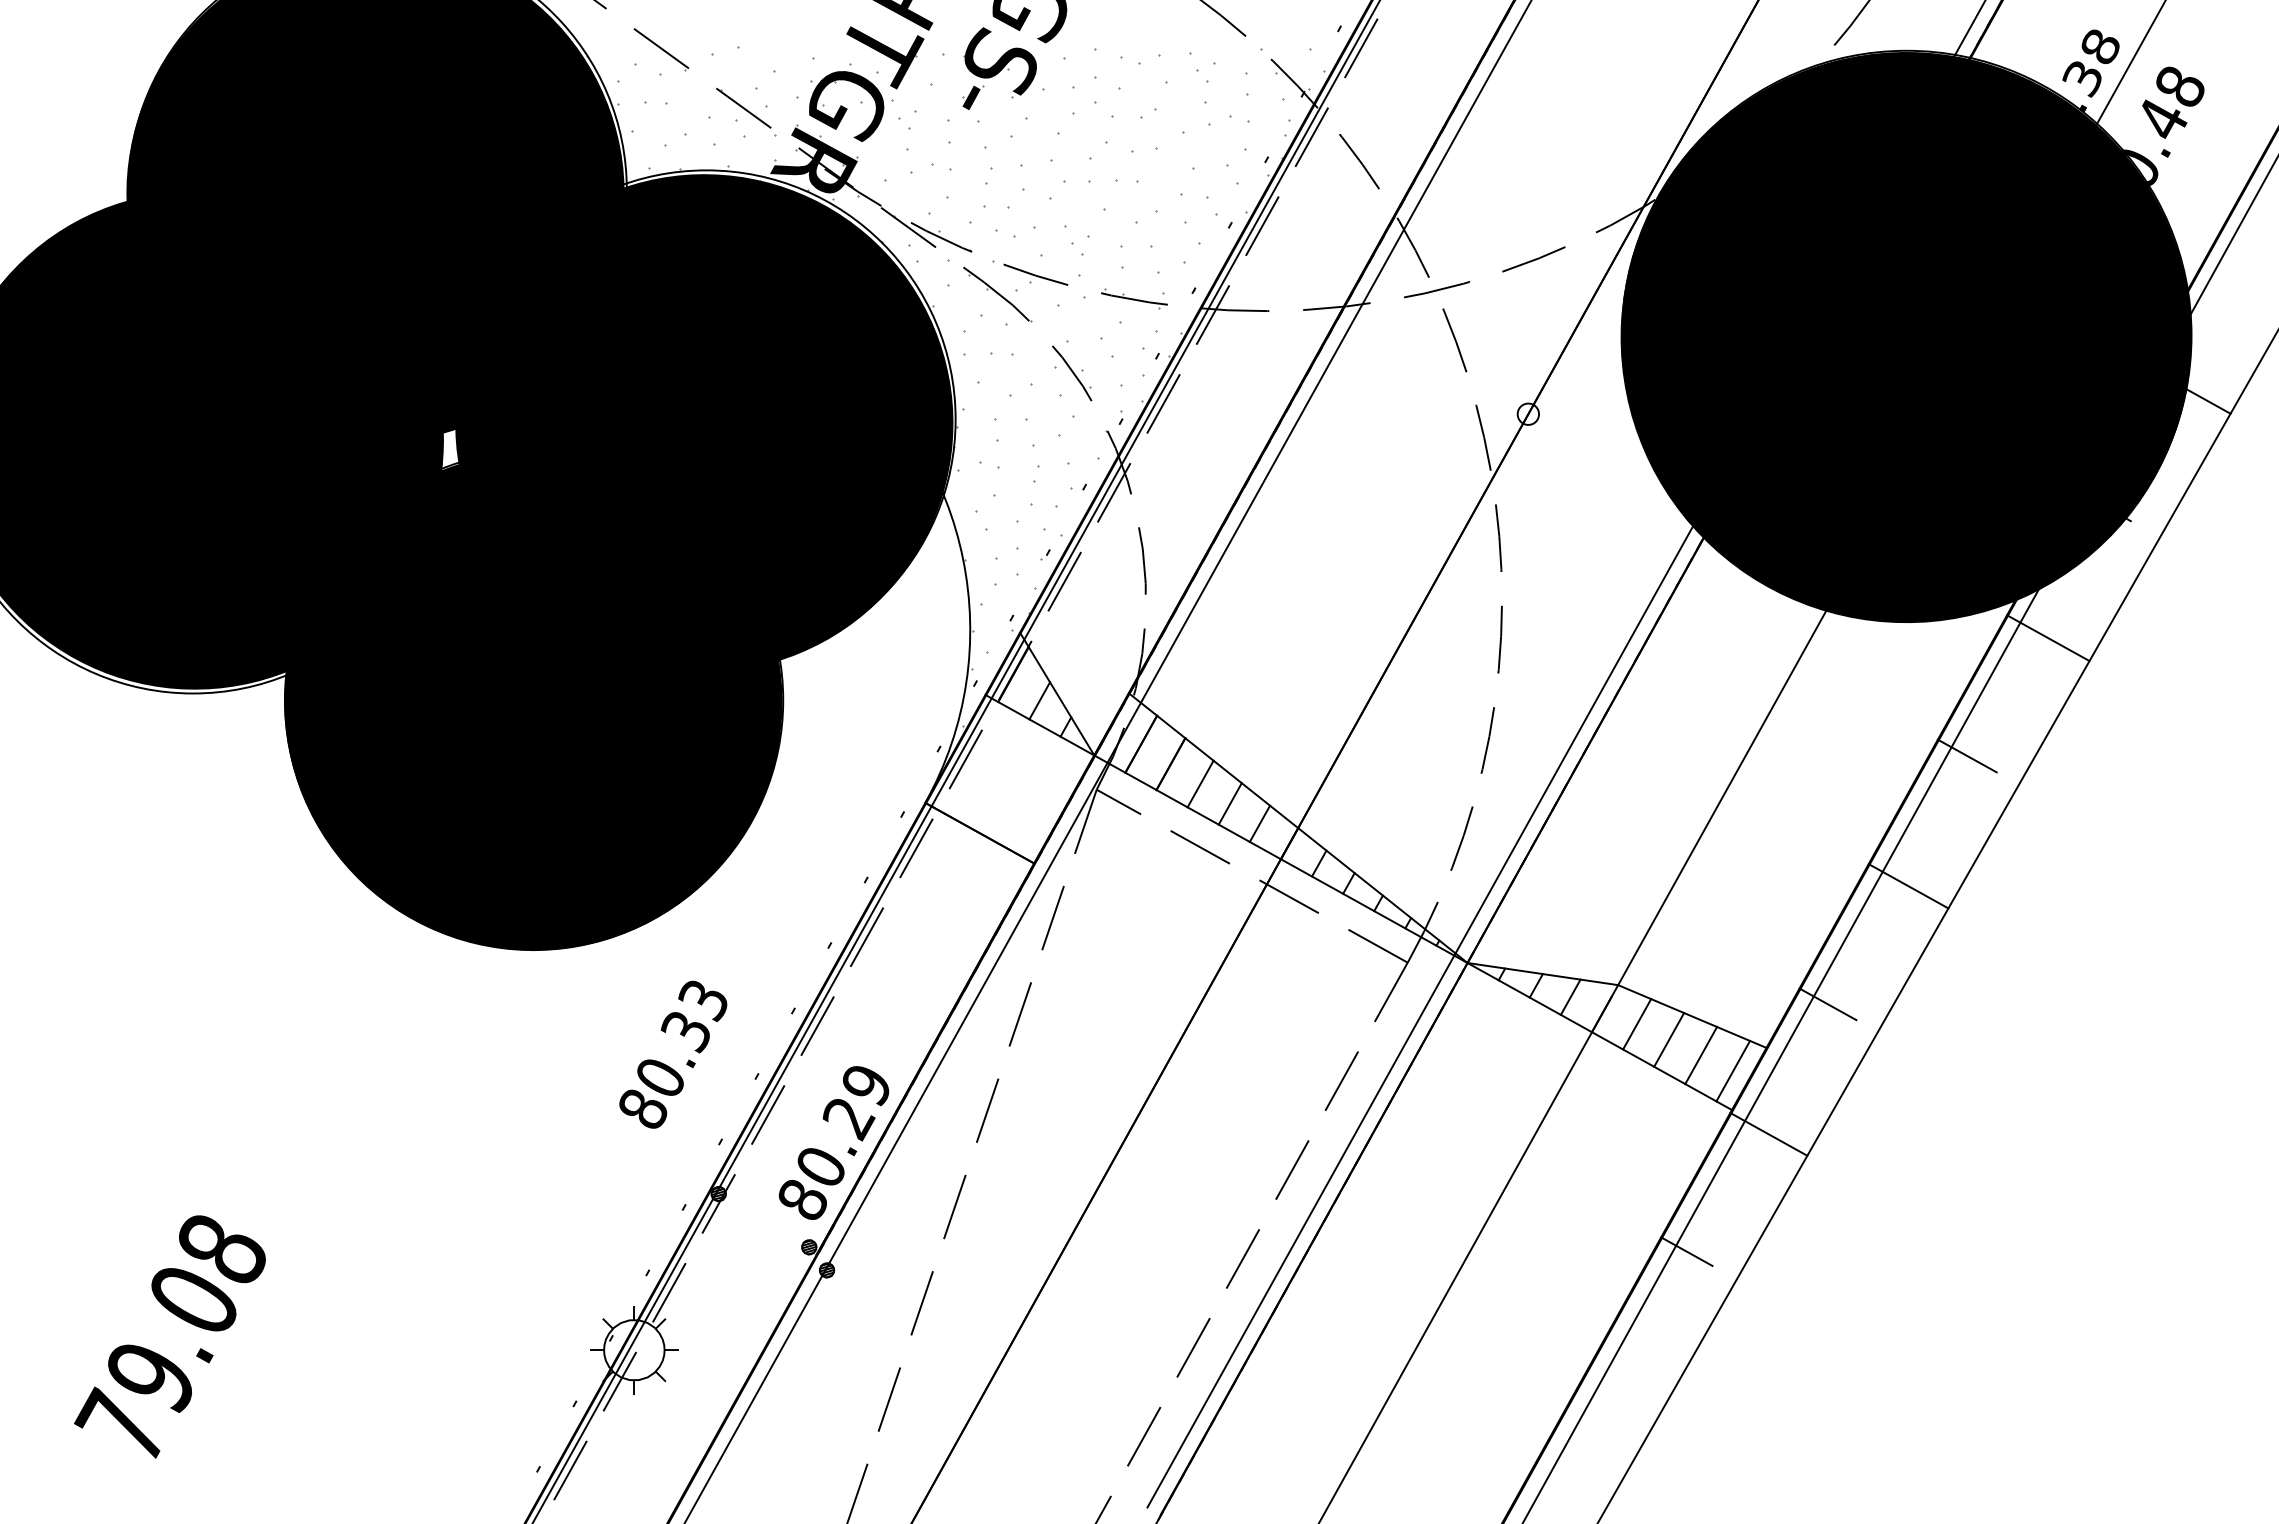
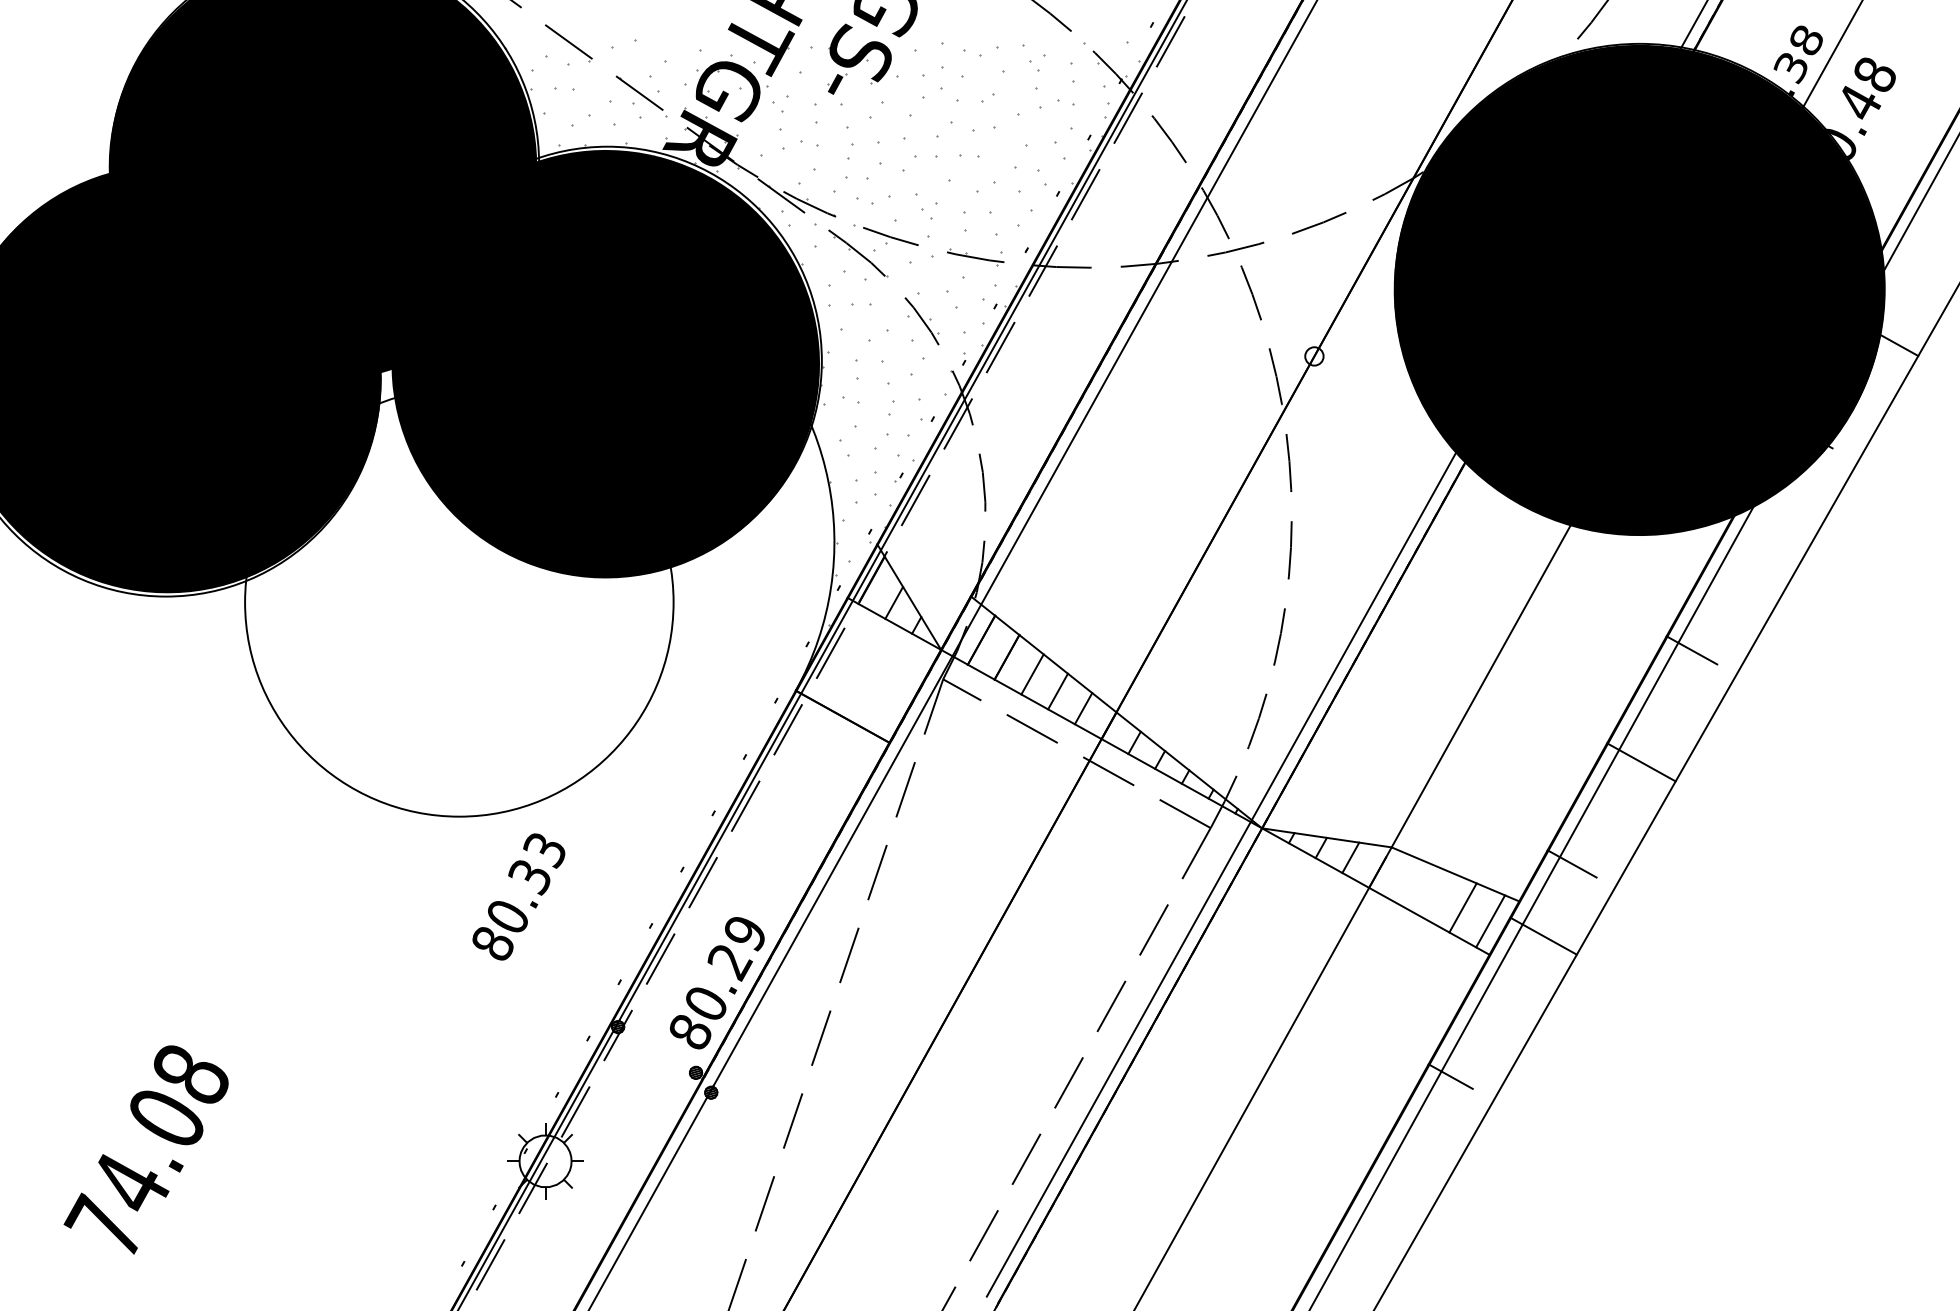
line: (2048, 638) -> (1761, 549), removed
fill: (533, 701) -> (458, 603), removed
line: (1637, 1024) -> (1408, 881), removed
line: (1669, 1039) -> (1435, 894), removed
text: (673, 1054) -> (519, 896), moved
line: (1768, 1133) -> (1543, 935), moved
text: (152, 1377) -> (131, 1184), 79.08 -> 74.08

